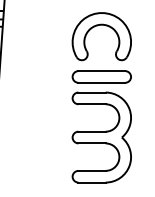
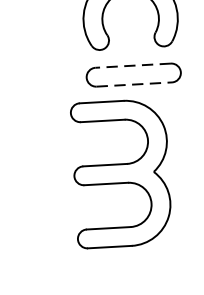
line: (101, 71) -> (132, 66), solid -> dashed
line: (102, 82) -> (135, 83), solid -> dashed
part: (101, 137) -> (120, 173), moved

